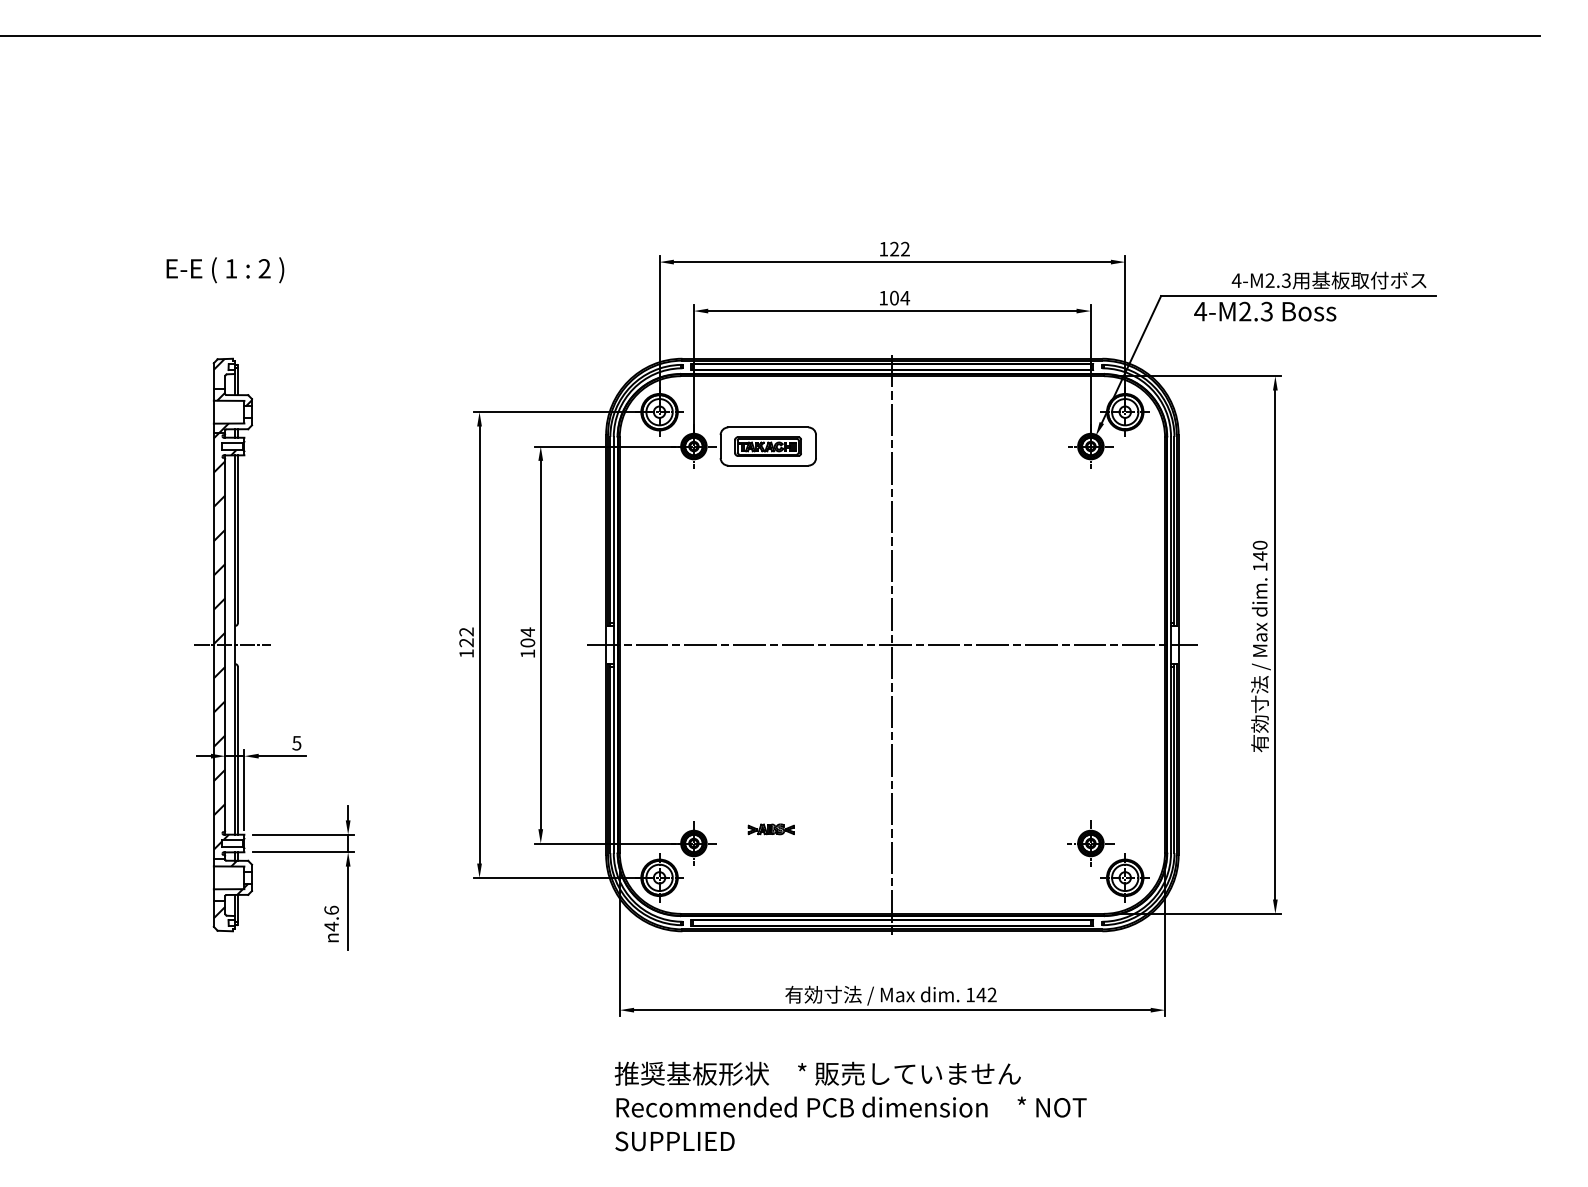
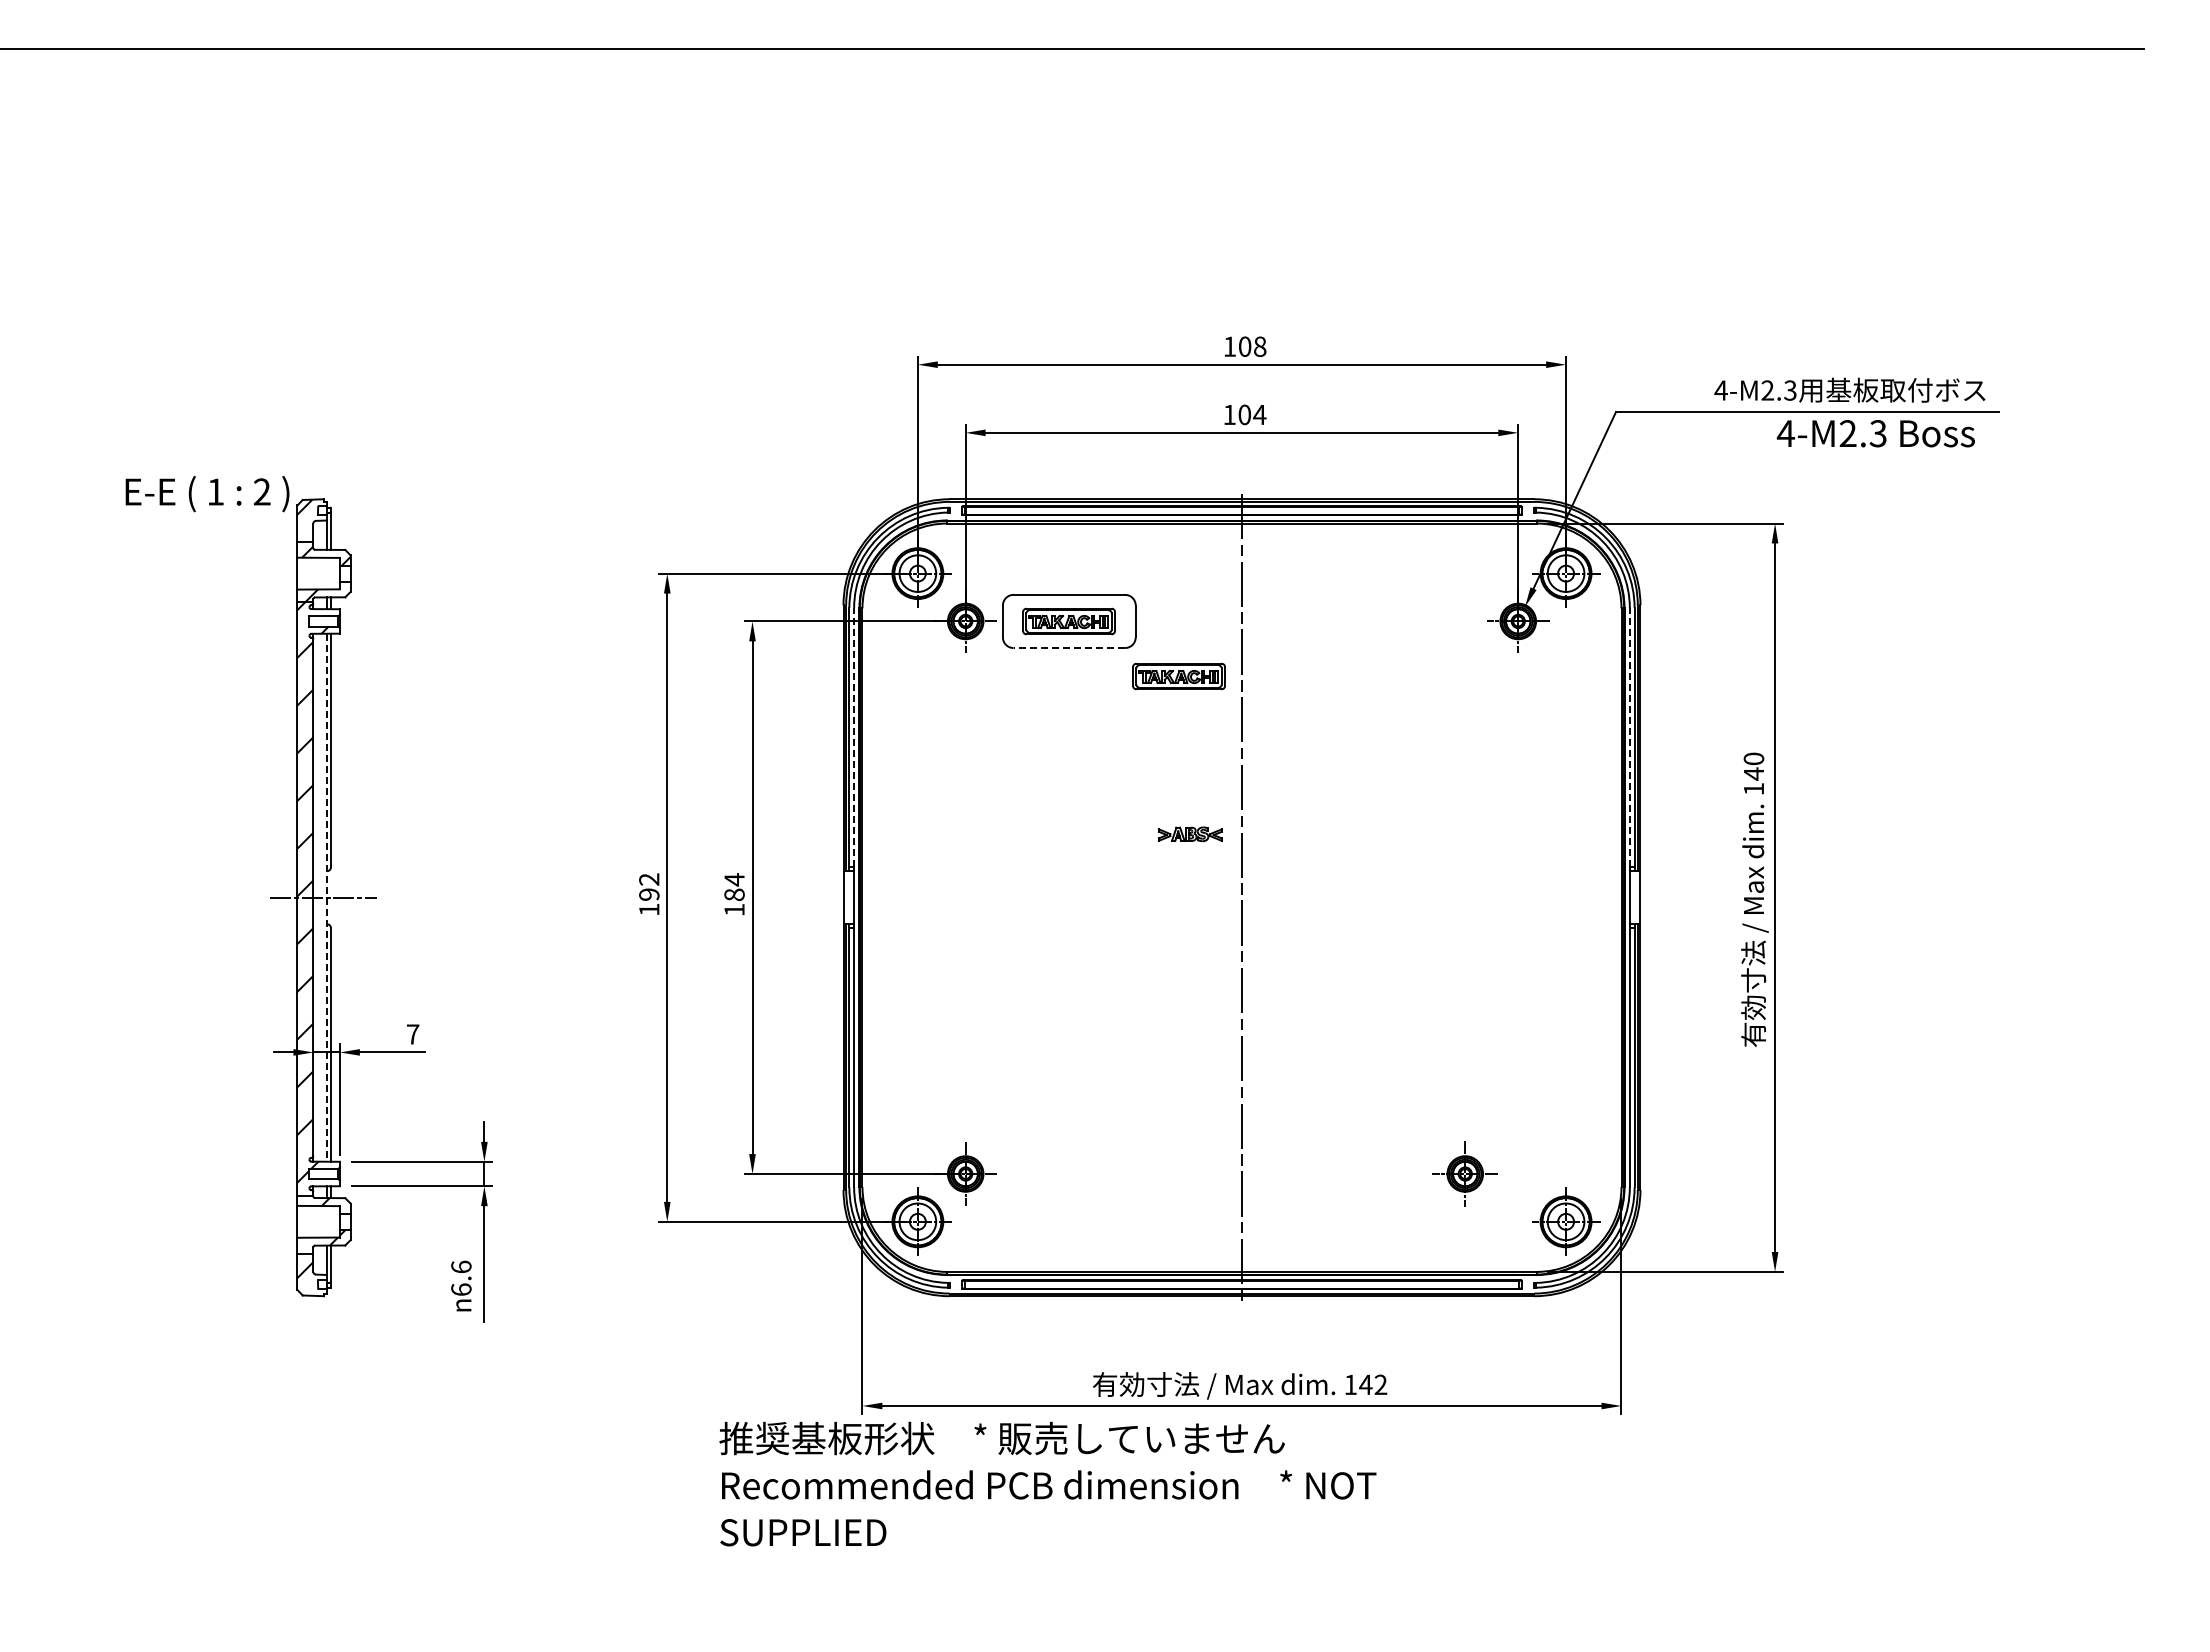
text: (899, 249) -> (1252, 346), 122 -> 108
text: (225, 270) -> (207, 494), moved
text: (1264, 311) -> (1875, 433), moved
line: (768, 465) -> (1069, 648), solid -> dashed
part: (846, 486) -> (1178, 676), added
line: (614, 529) -> (854, 737), solid -> dashed
line: (1170, 529) -> (1629, 737), solid -> dashed
text: (466, 642) -> (649, 894), 122 -> 192
text: (527, 642) -> (734, 894), 104 -> 184
line: (234, 644) -> (326, 897), solid -> dashed
line: (892, 644) -> (1241, 897), removed
text: (296, 743) -> (412, 1034), 5 -> 7
part: (771, 829) -> (1190, 834), moved
part: (1090, 843) -> (1464, 1173), moved
text: (331, 926) -> (461, 1289), n4.6 -> n6.6
text: (850, 1106) -> (1047, 1483), moved

